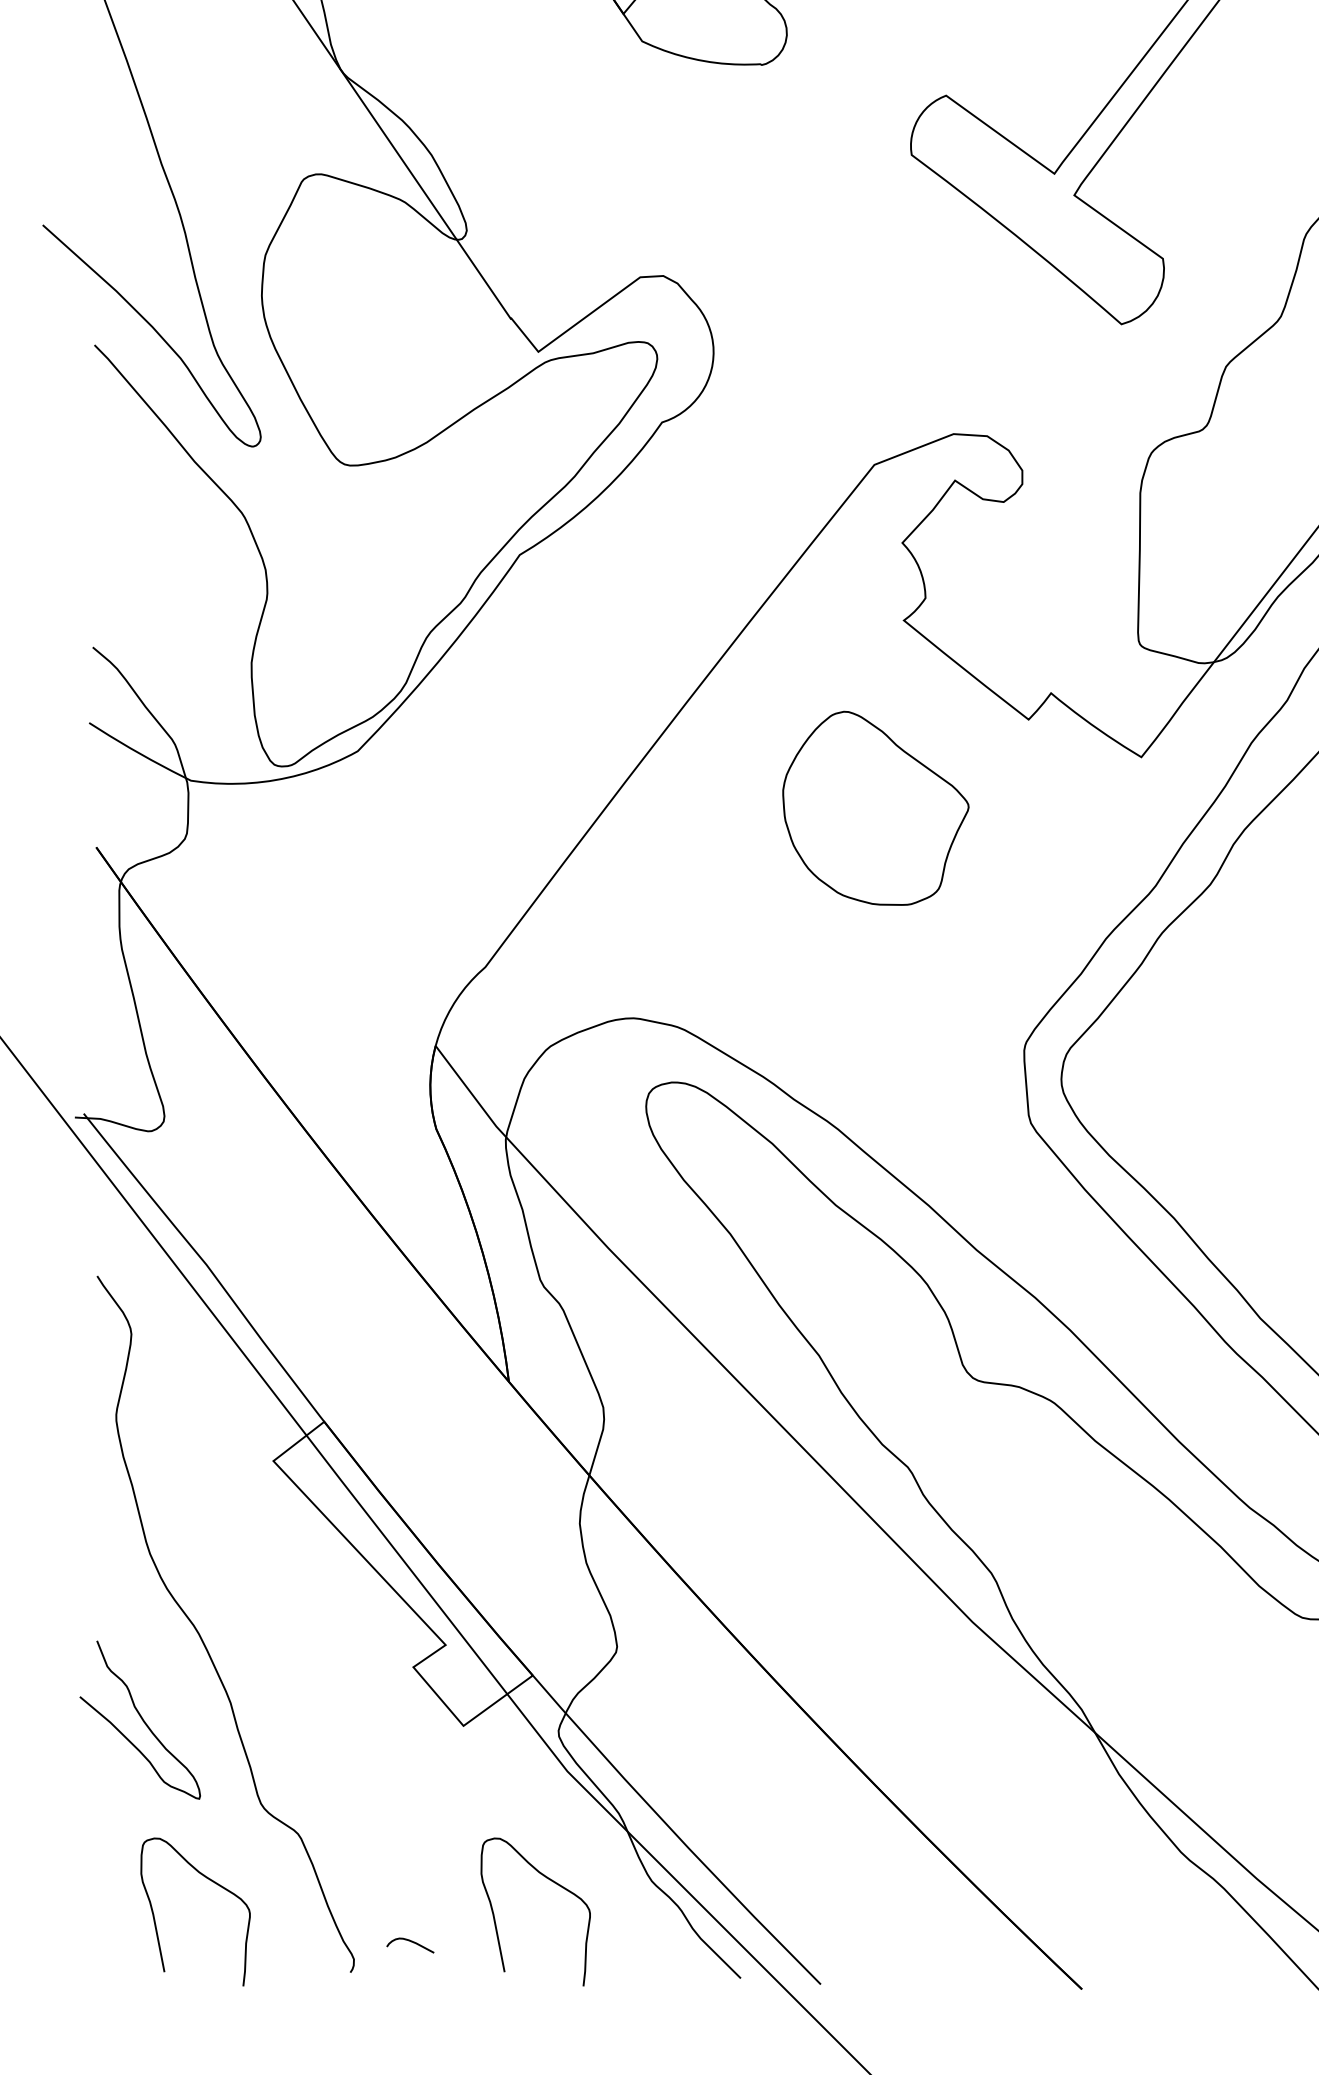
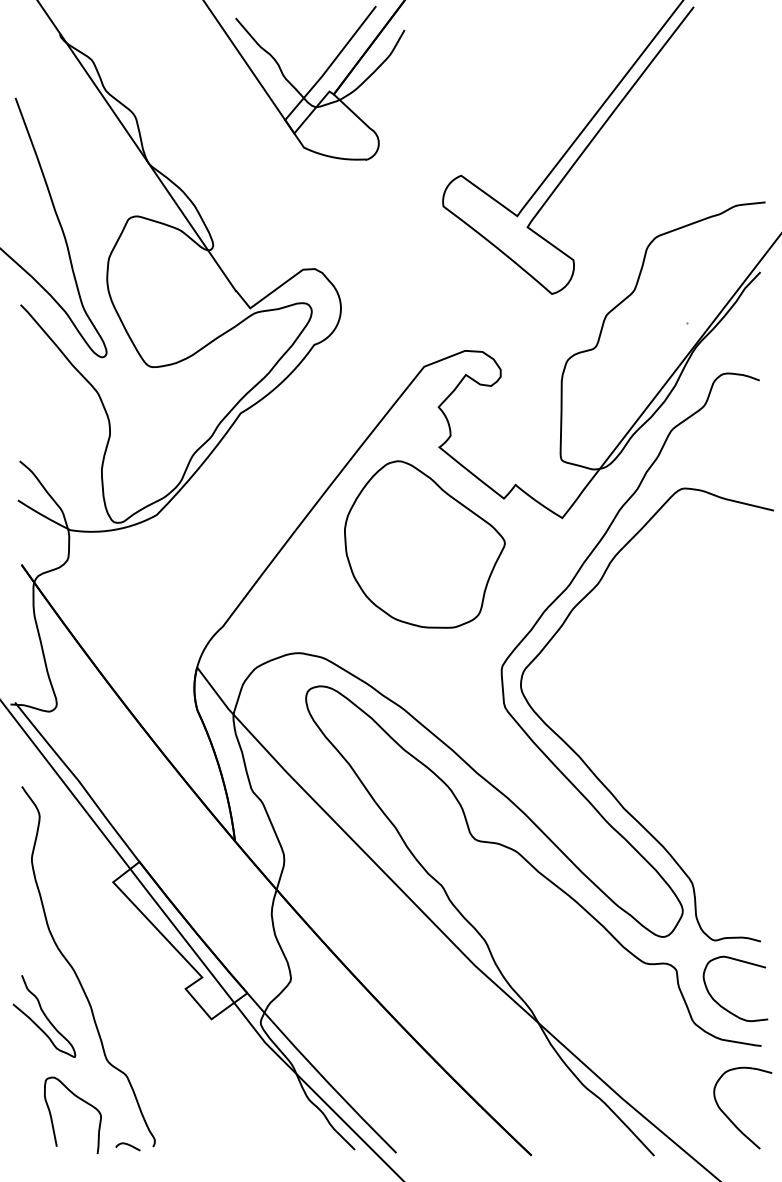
part: (875, 808) -> (424, 544), size x1.67
curve: (554, 1884) -> (258, 1101), removed
curve: (409, 1942) -> (127, 1145), moved

